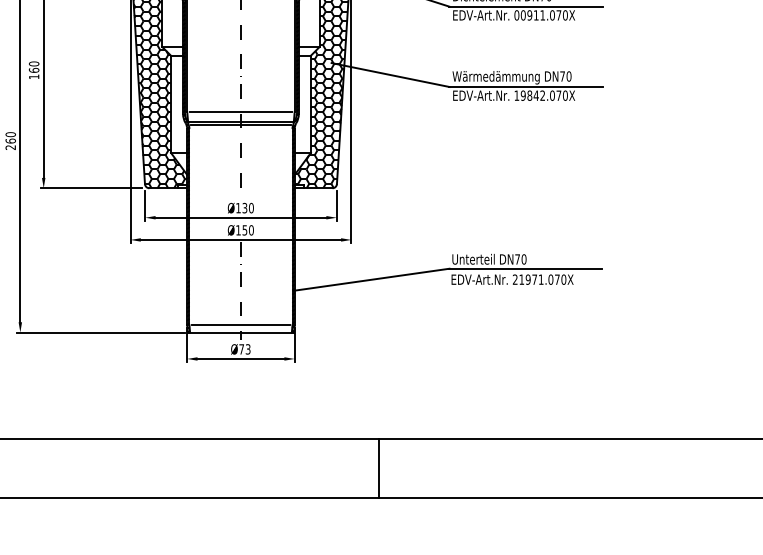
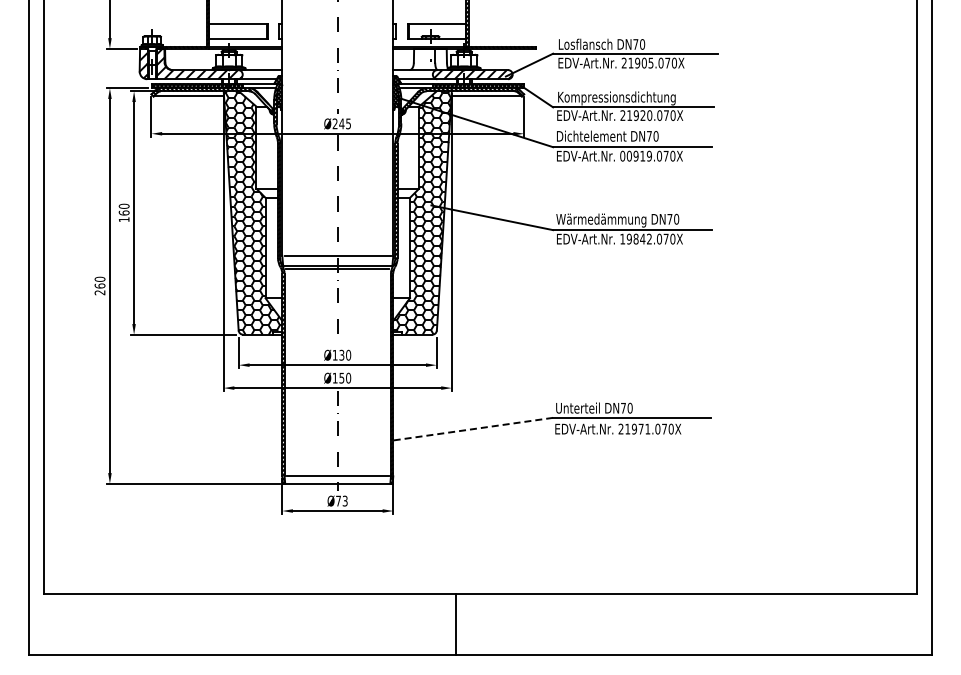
text: (541, 14) -> (648, 155), 00911.070X -> 00919.070X
line: (371, 280) -> (472, 429), solid -> dashed
line: (379, 467) -> (455, 623), moved

